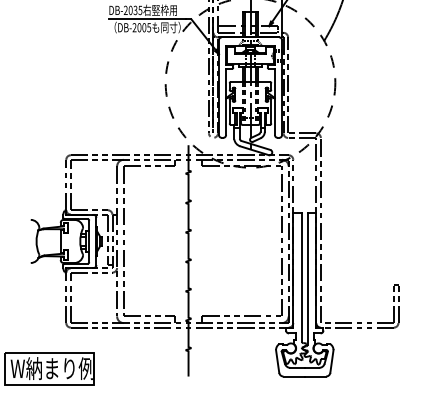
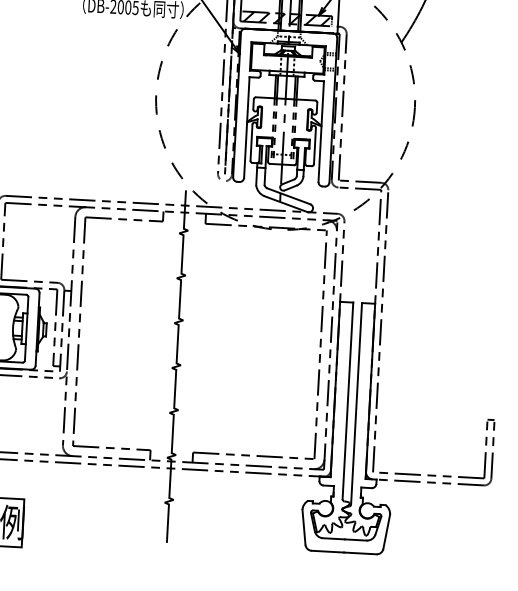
hatch: (246, 29) -> (283, 18), added

